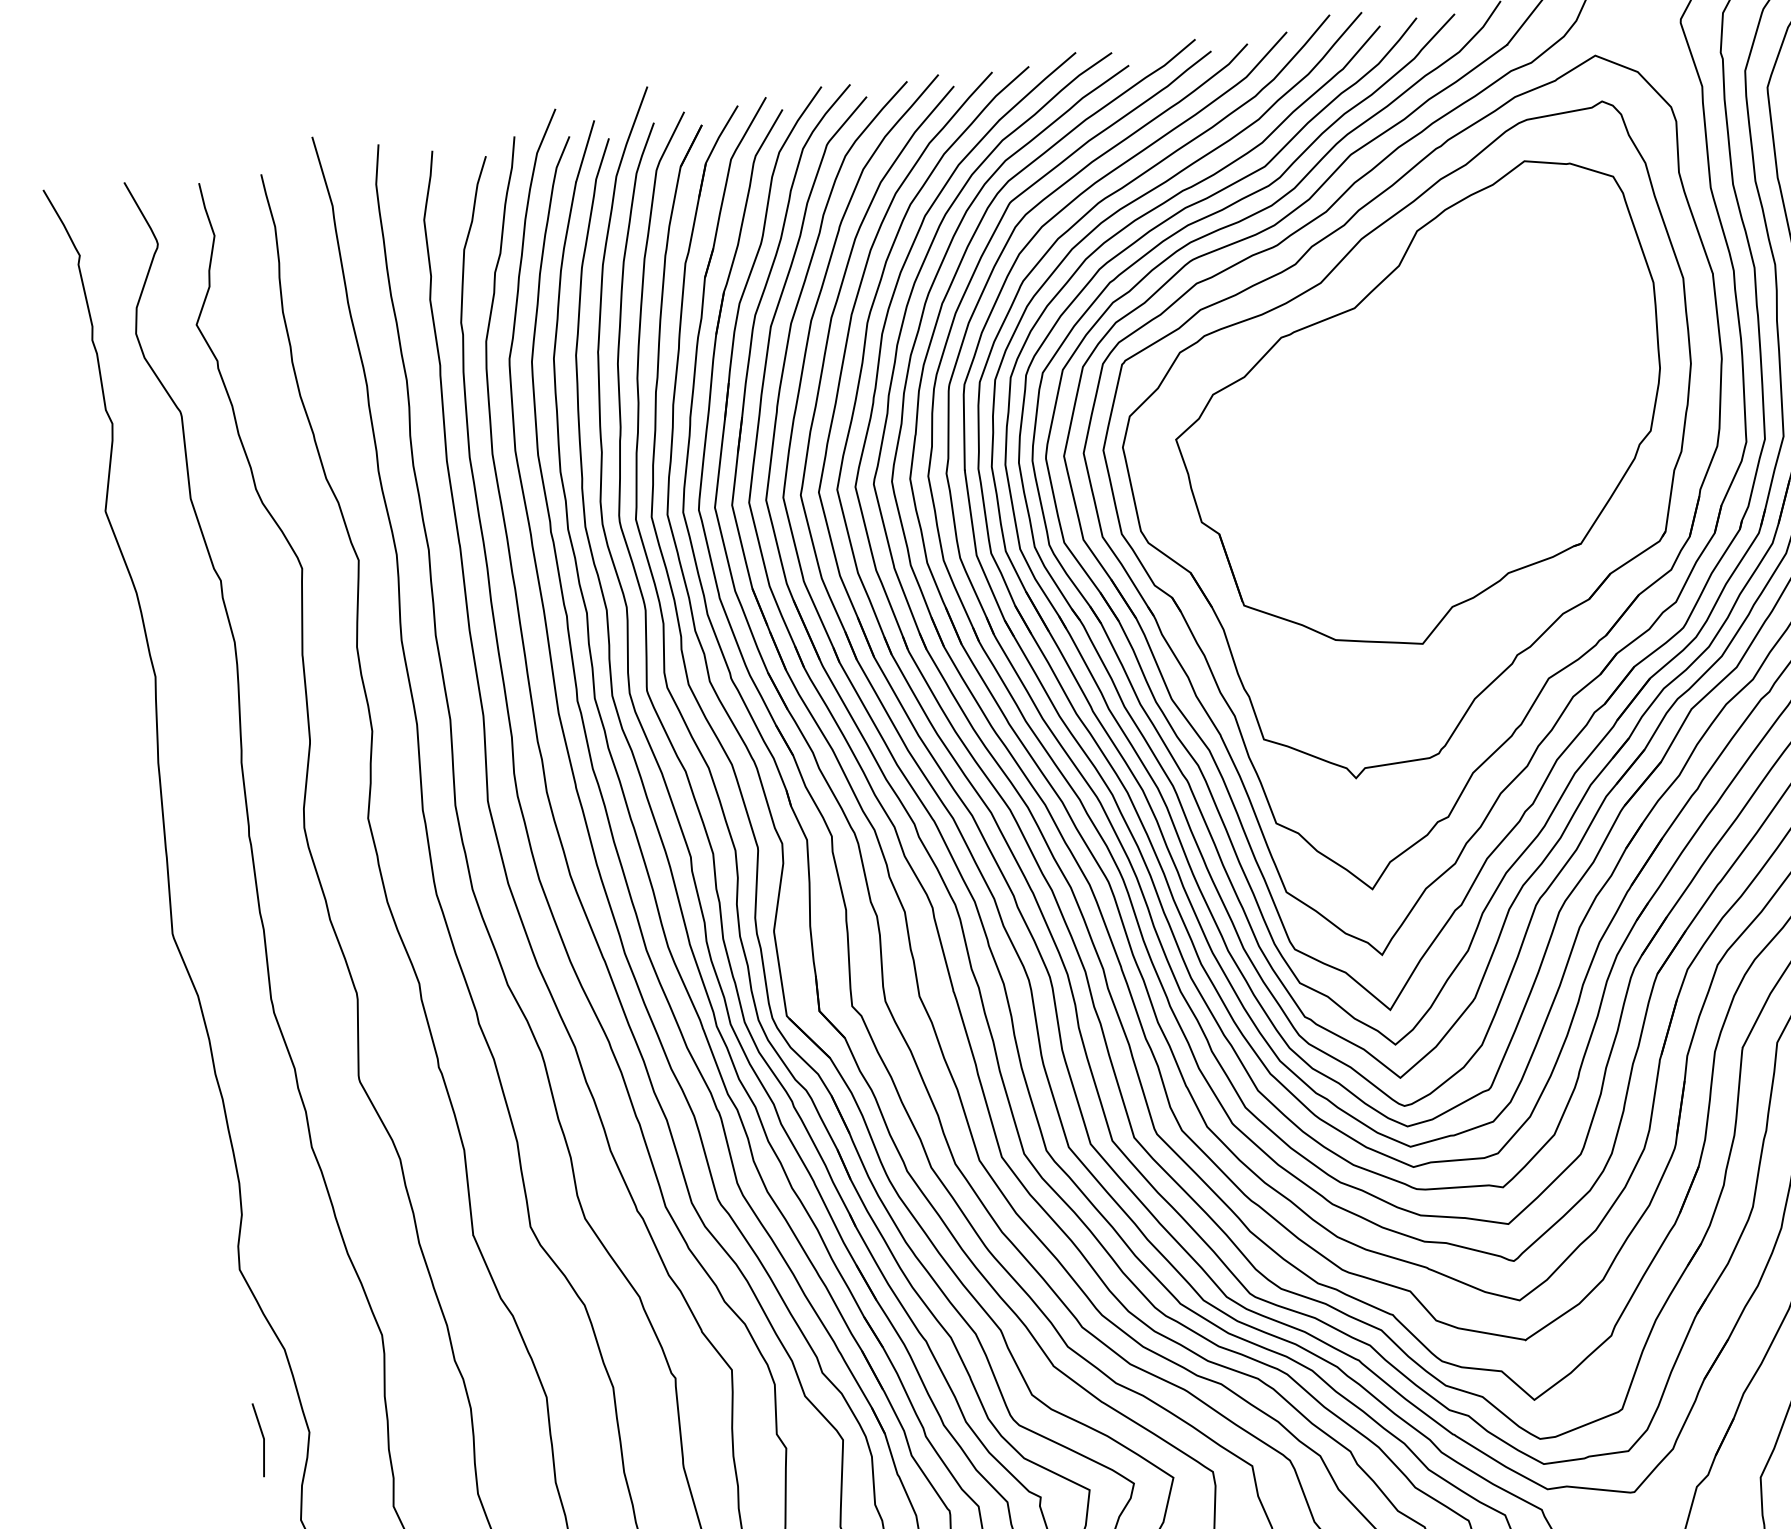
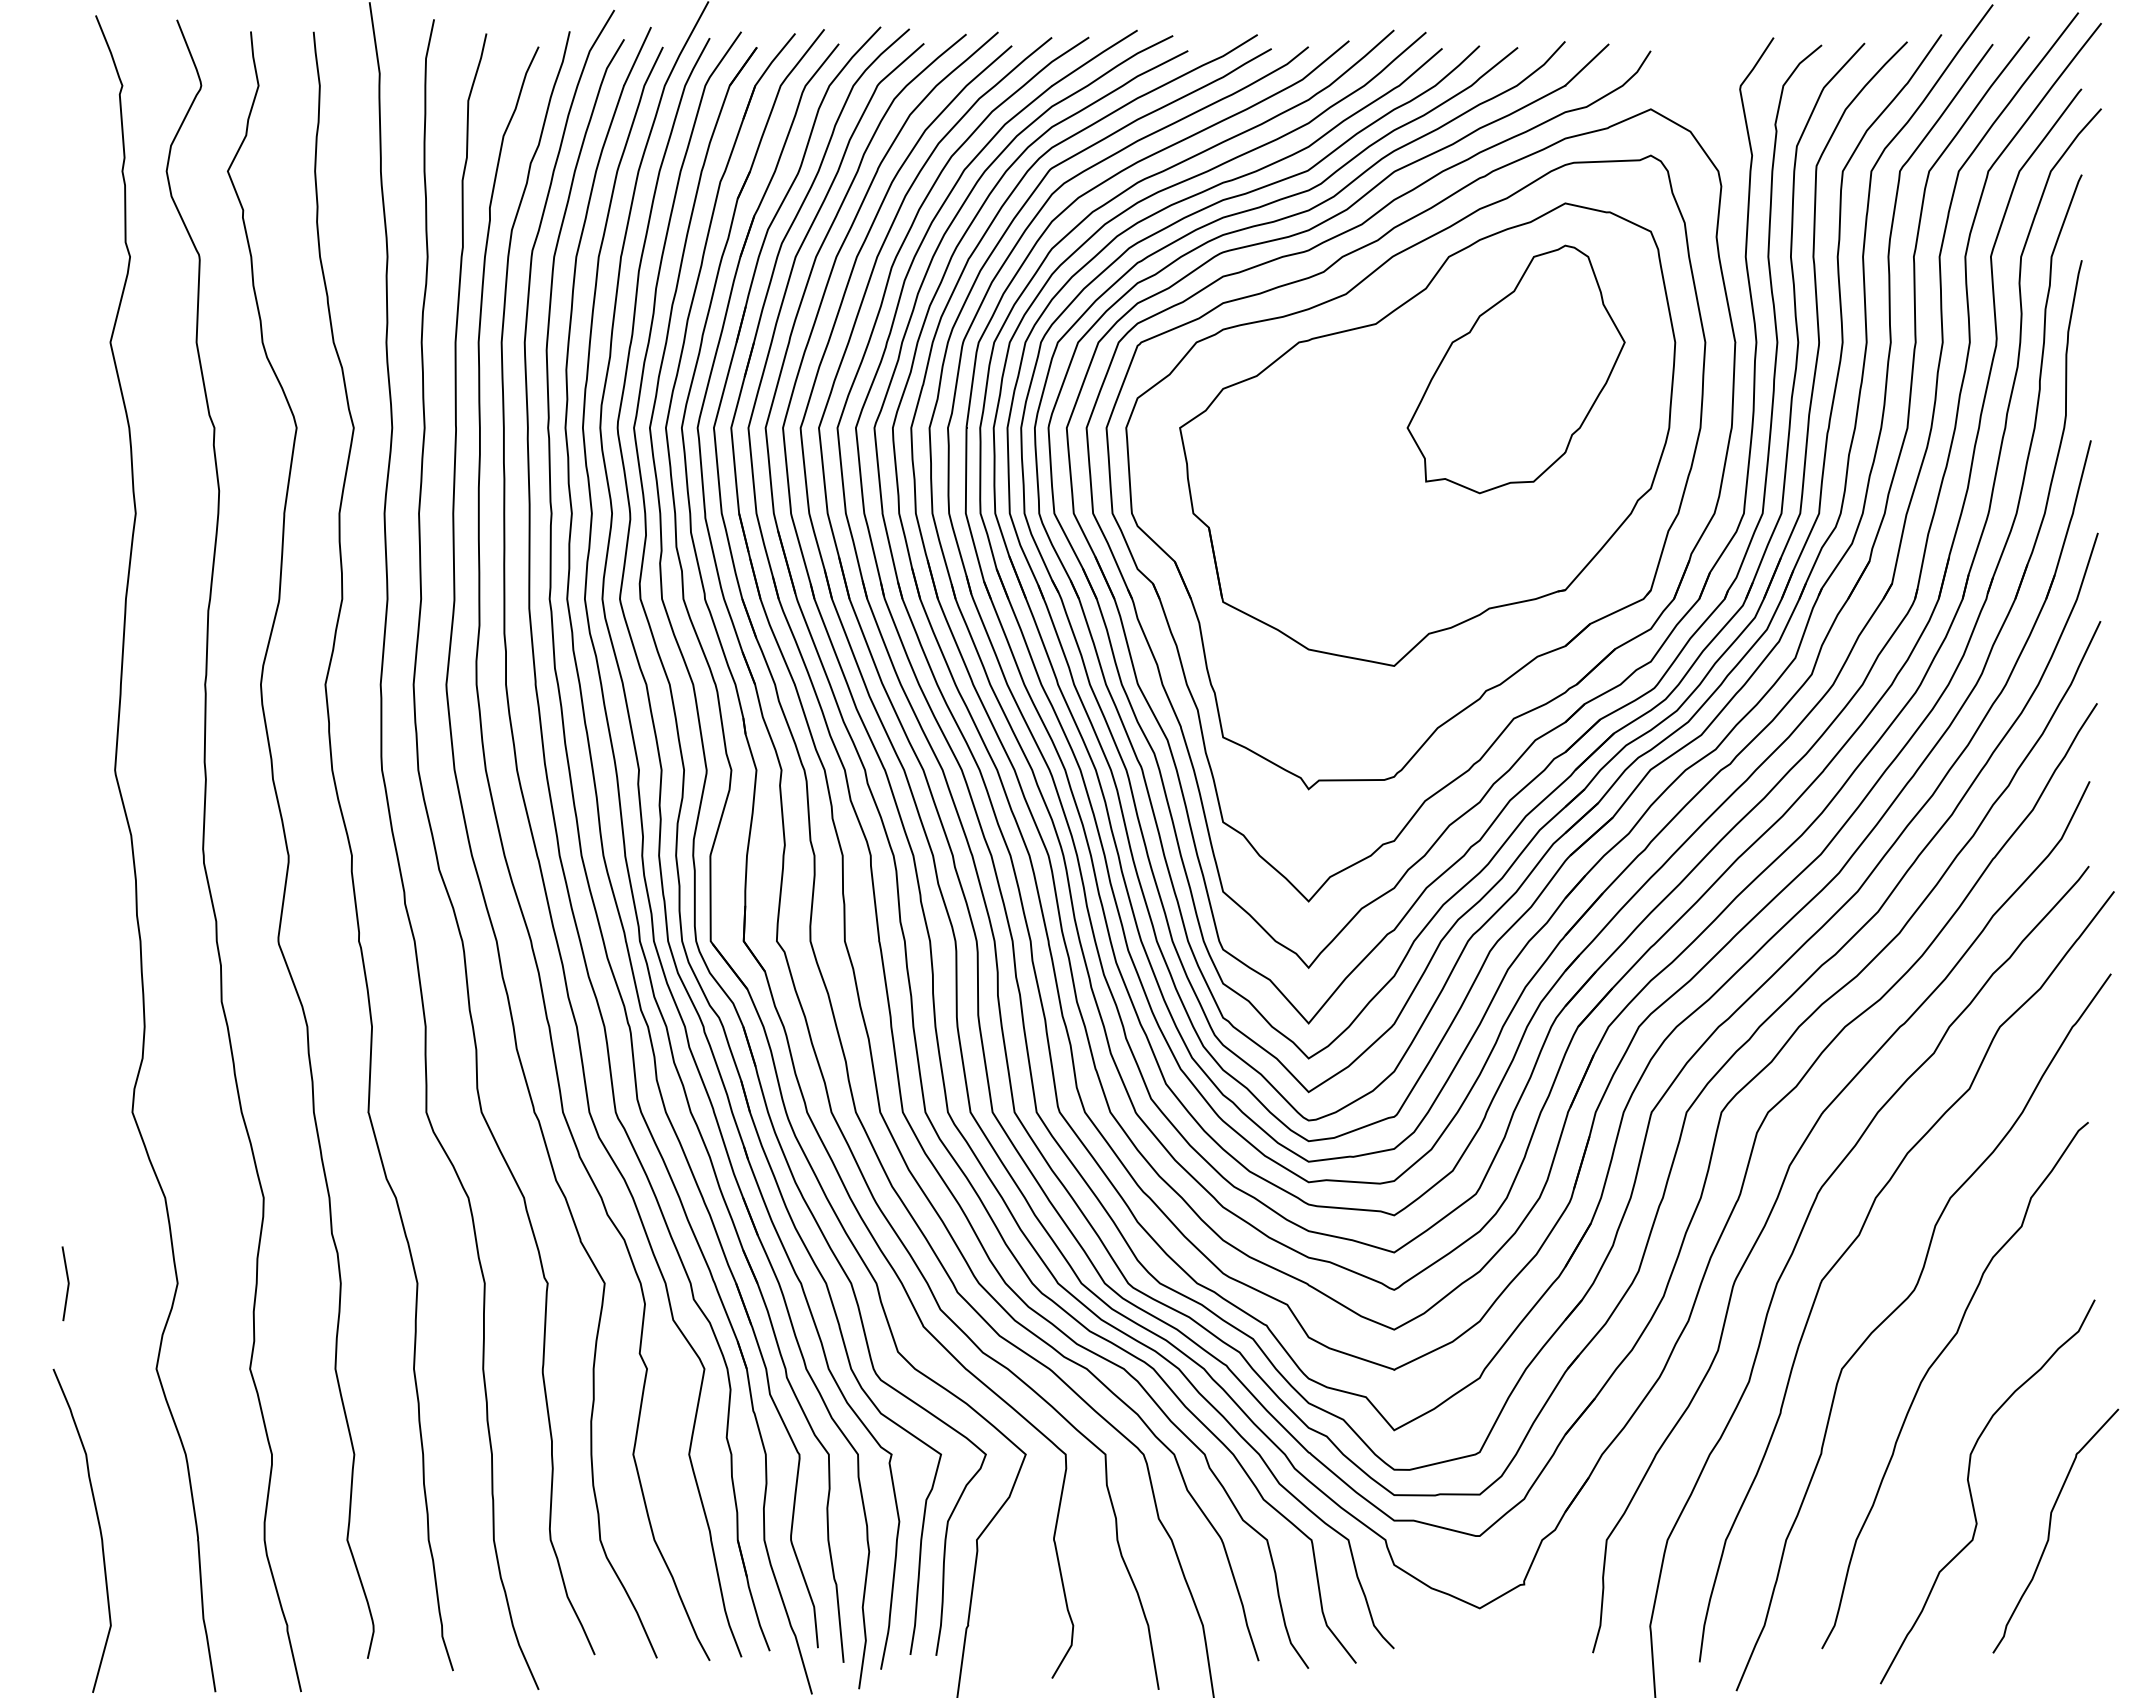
part: (1499, 332) -> (1515, 369), added
line: (262, 1439) -> (67, 1283), moved

